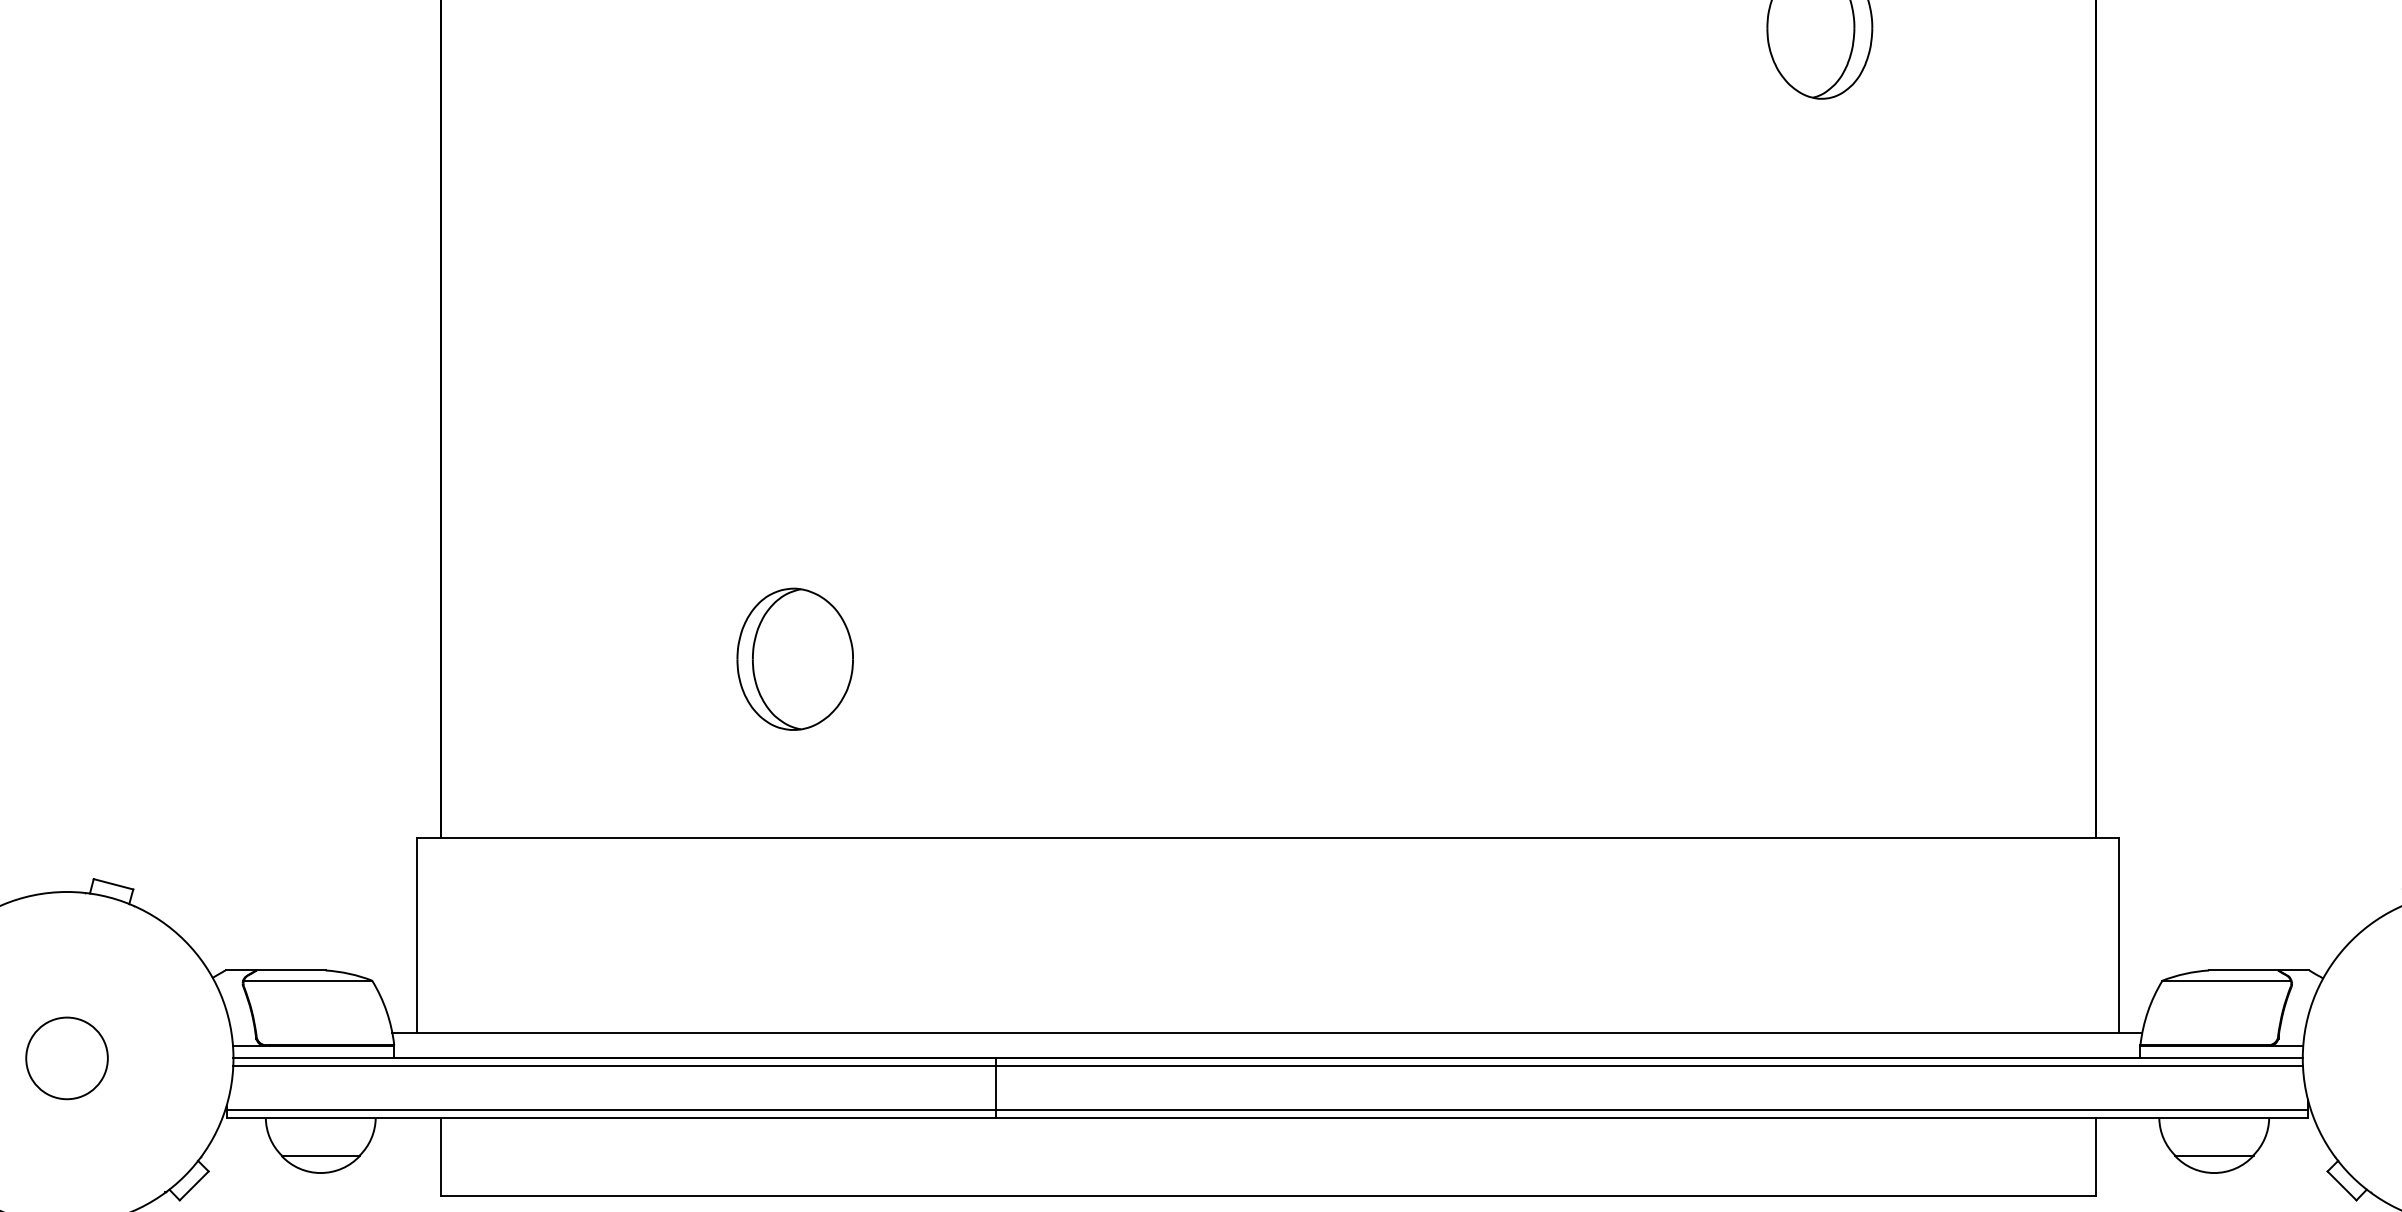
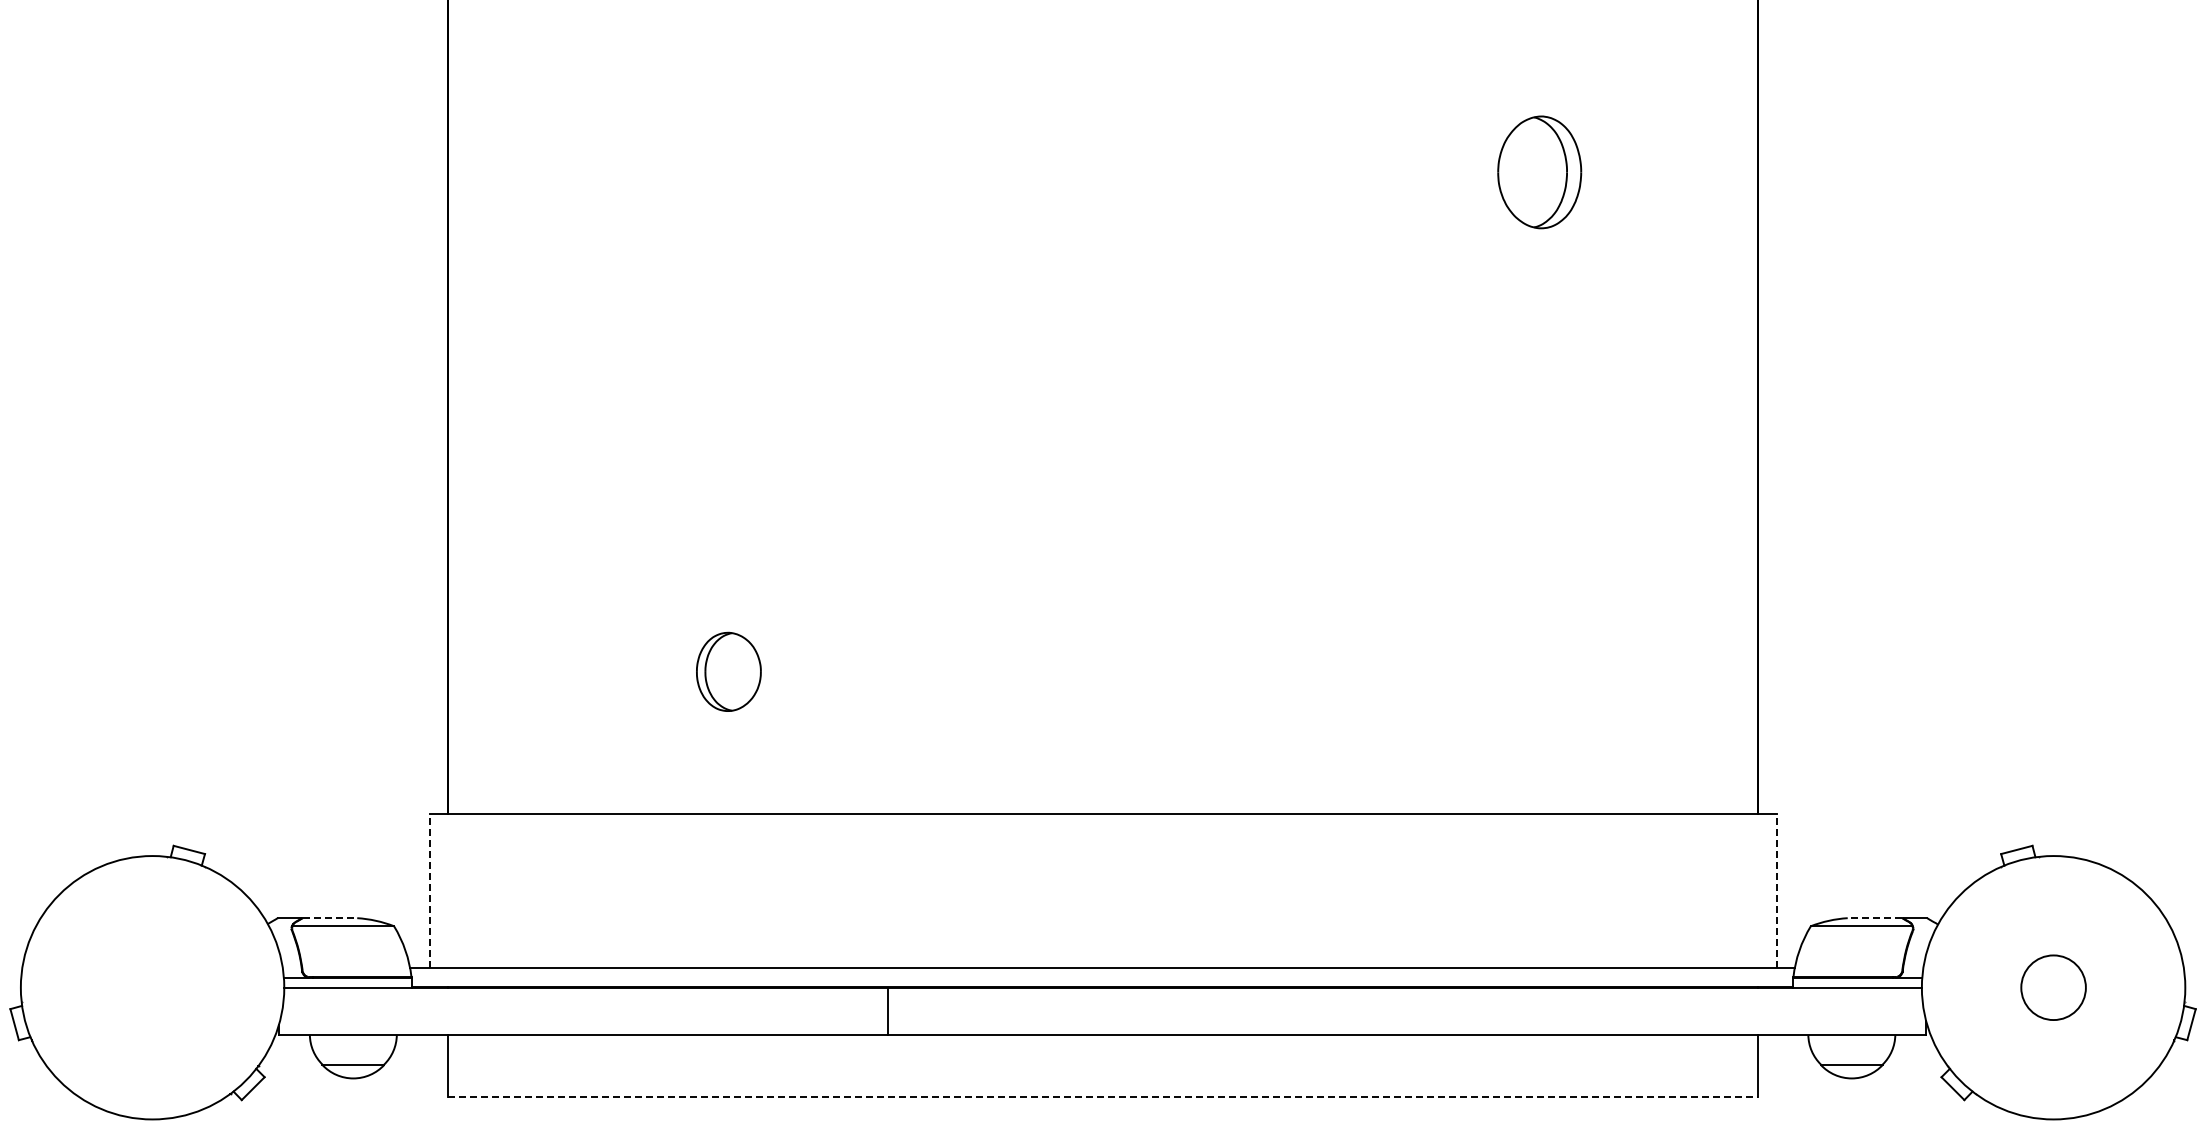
part: (794, 658) -> (728, 671), size x0.7
line: (416, 935) -> (429, 890), solid -> dashed
line: (2119, 935) -> (1776, 890), solid -> dashed
line: (291, 970) -> (330, 918), solid -> dashed
line: (2242, 970) -> (1874, 918), solid -> dashed
circle: (66, 1058) -> (152, 987), removed
line: (1268, 1065) -> (1103, 993), removed
line: (1267, 1109) -> (1102, 1028), removed
line: (1268, 1195) -> (1103, 1096), solid -> dashed

